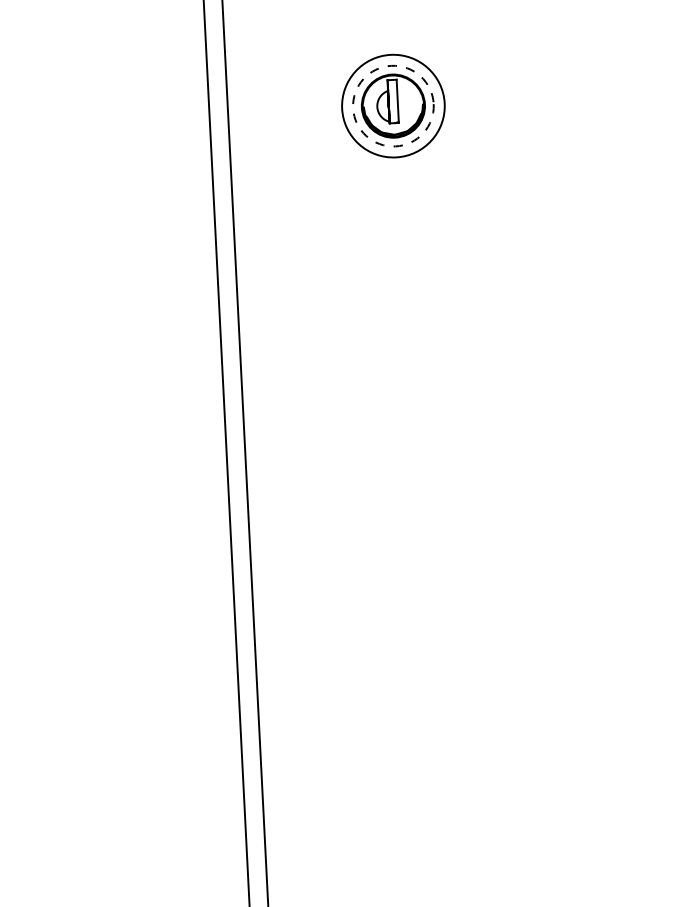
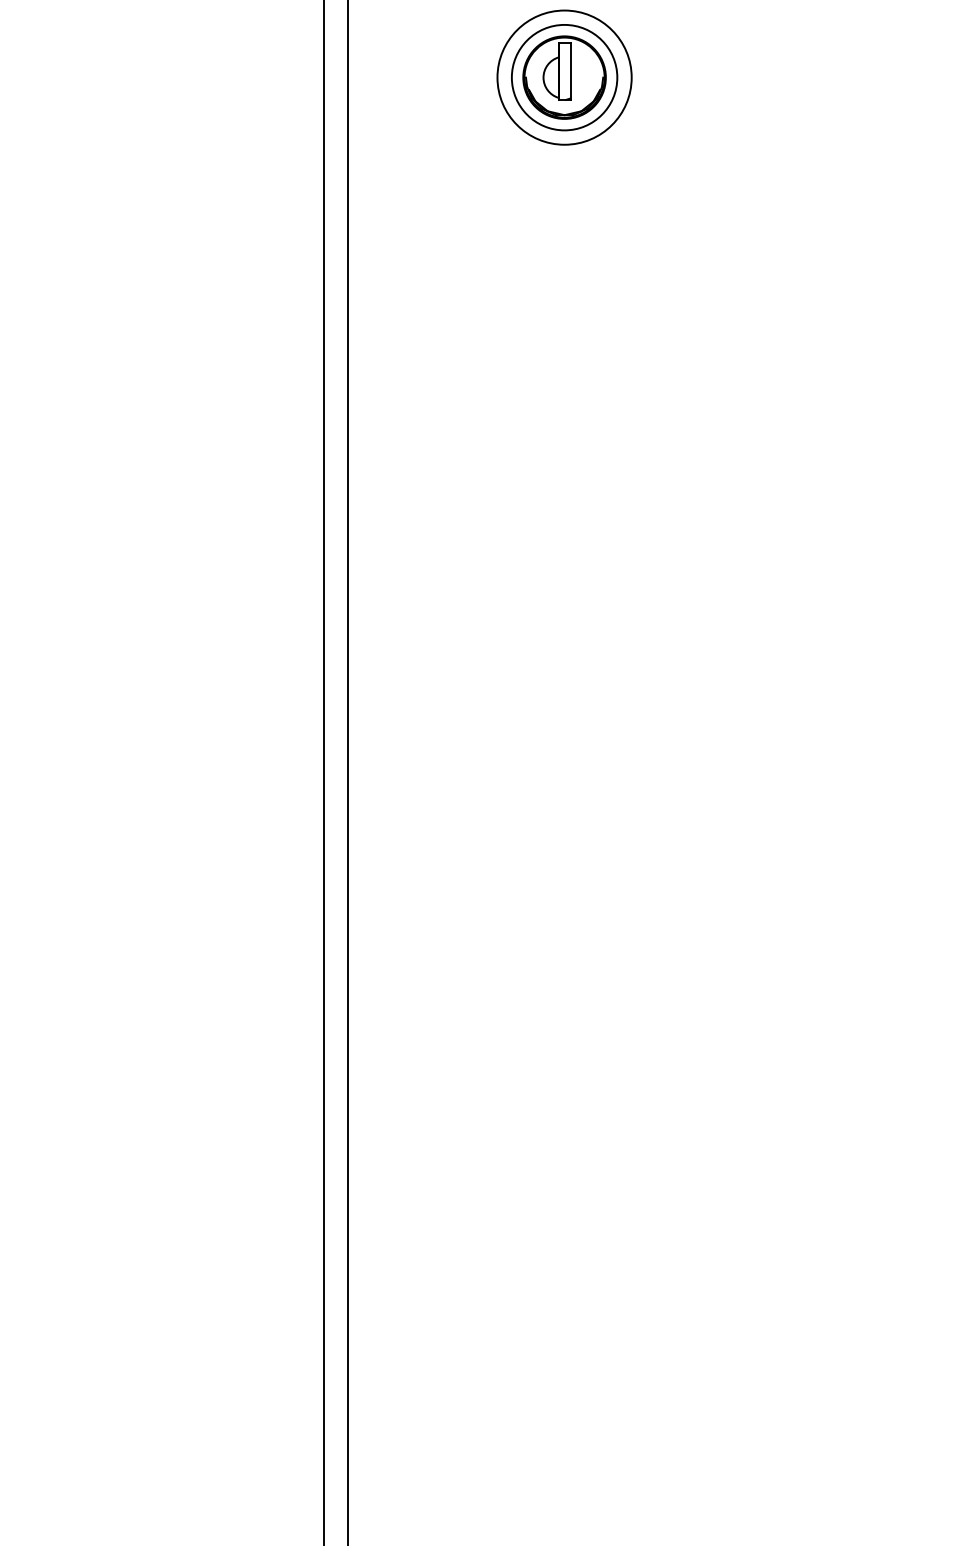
circle: (393, 106) -> (564, 77), dashed -> solid

